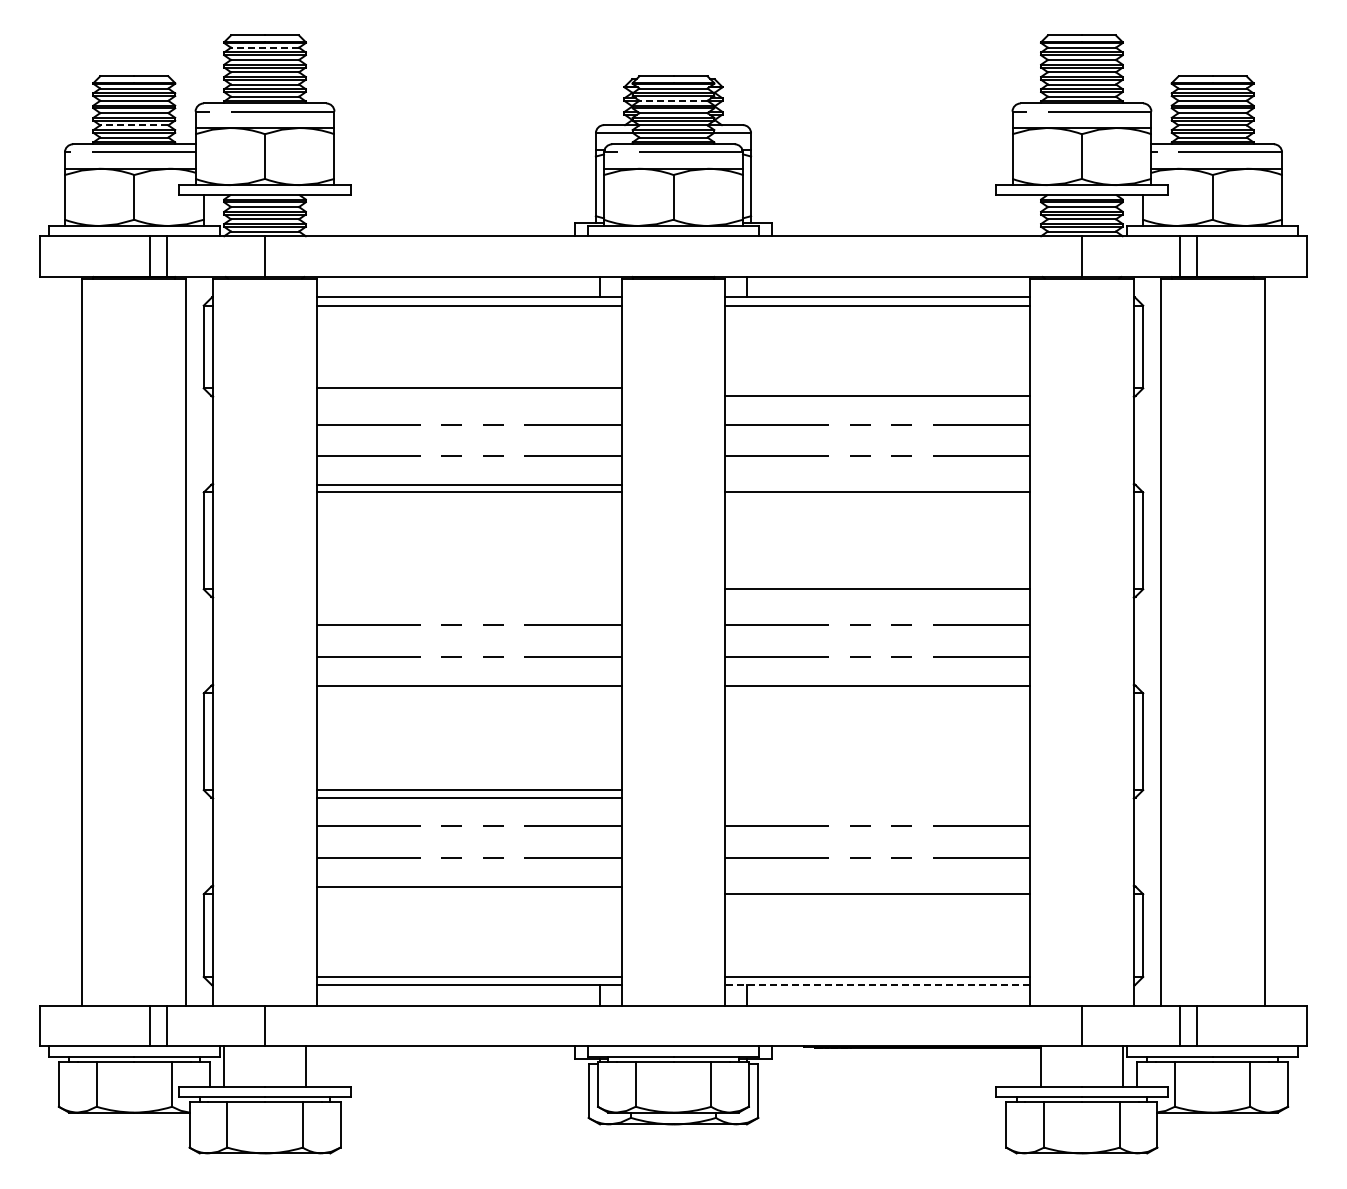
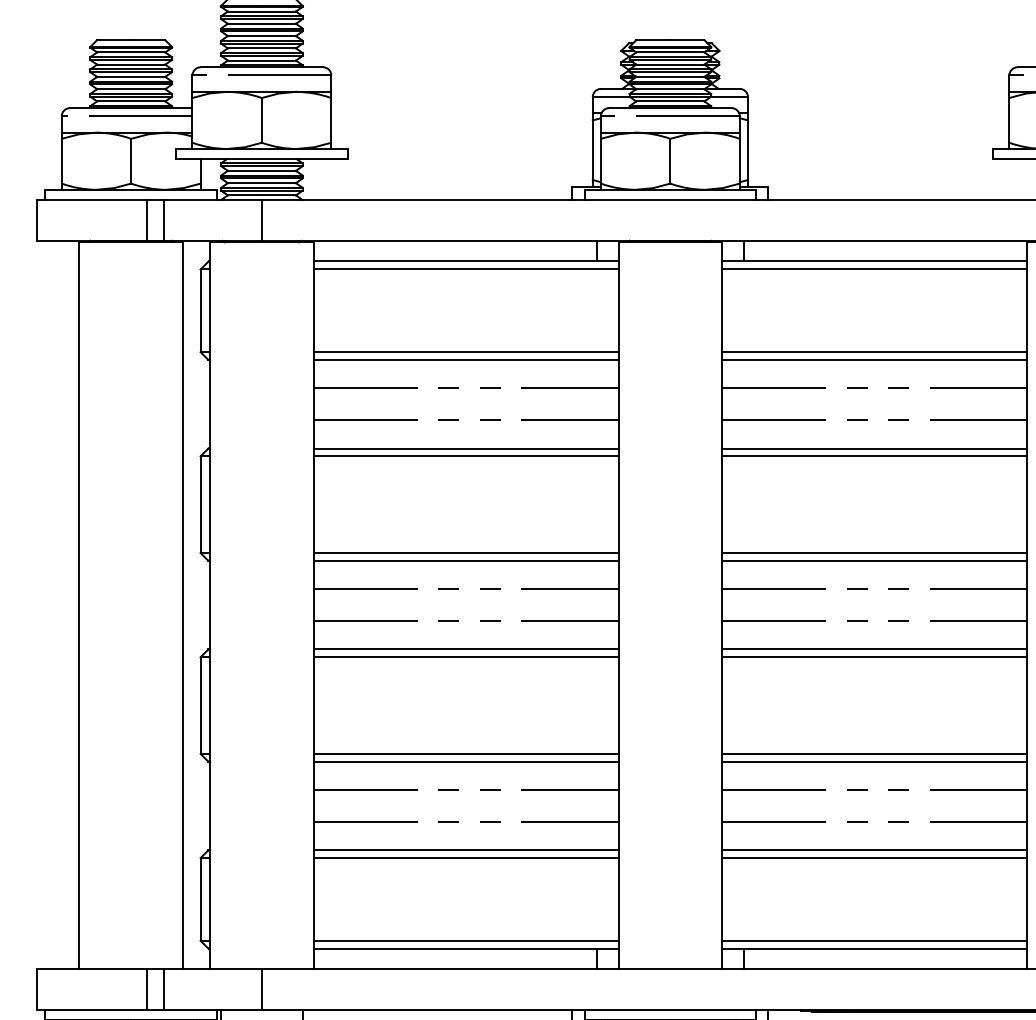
line: (264, 47) -> (261, 11), dashed -> solid
line: (673, 100) -> (670, 64), dashed -> solid
line: (133, 125) -> (130, 89), dashed -> solid
line: (877, 388) -> (874, 352), added
line: (468, 396) -> (465, 360), added
line: (877, 484) -> (874, 448), added
line: (468, 589) -> (465, 553), added
line: (468, 596) -> (465, 560), added
line: (877, 596) -> (874, 560), added
line: (468, 693) -> (465, 657), added
line: (877, 693) -> (874, 657), added
line: (877, 790) -> (874, 754), added
line: (877, 797) -> (874, 761), added
line: (877, 886) -> (874, 850), added
line: (468, 894) -> (465, 858), added
line: (877, 985) -> (874, 949), dashed -> solid

